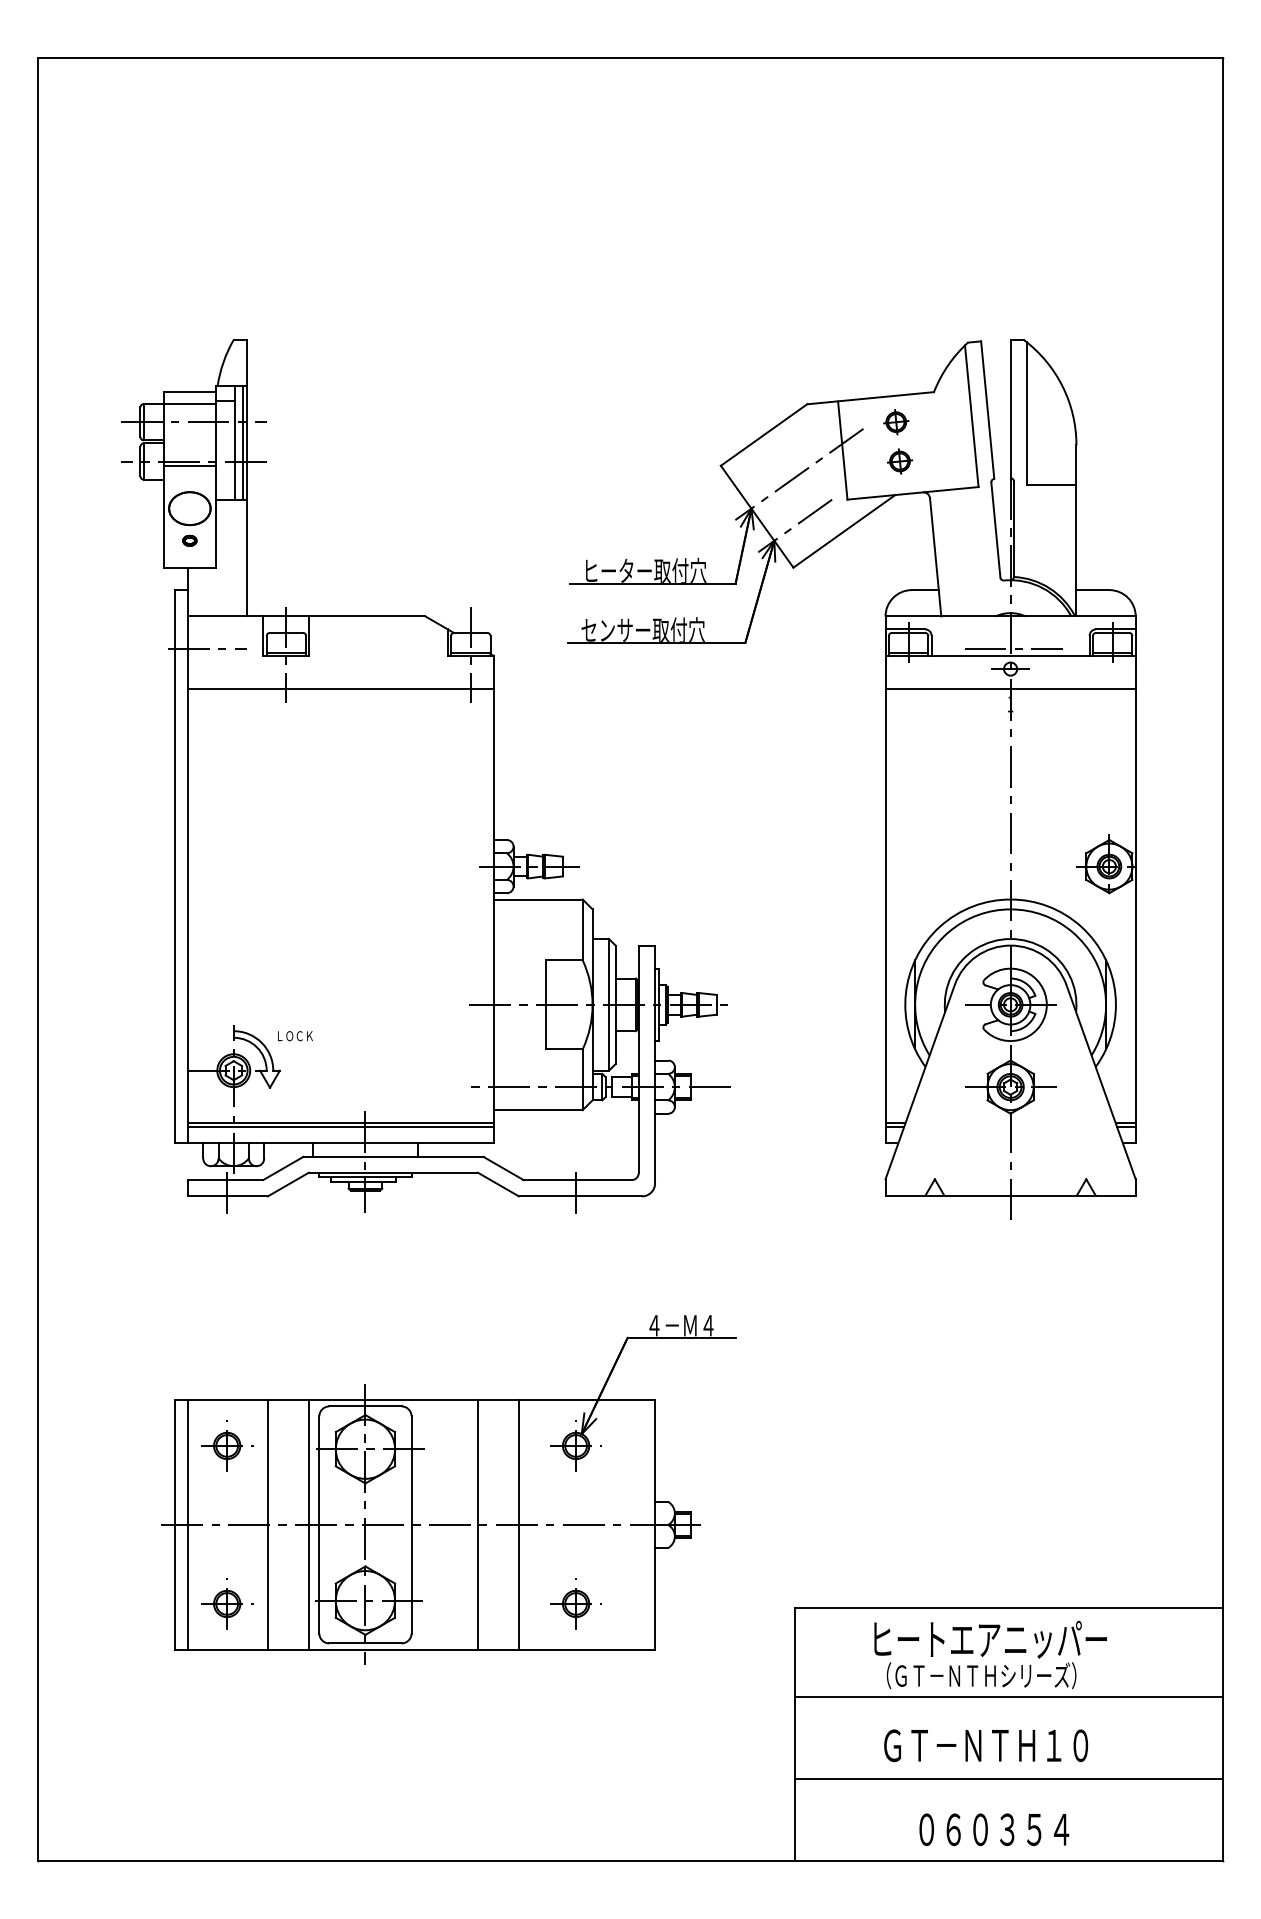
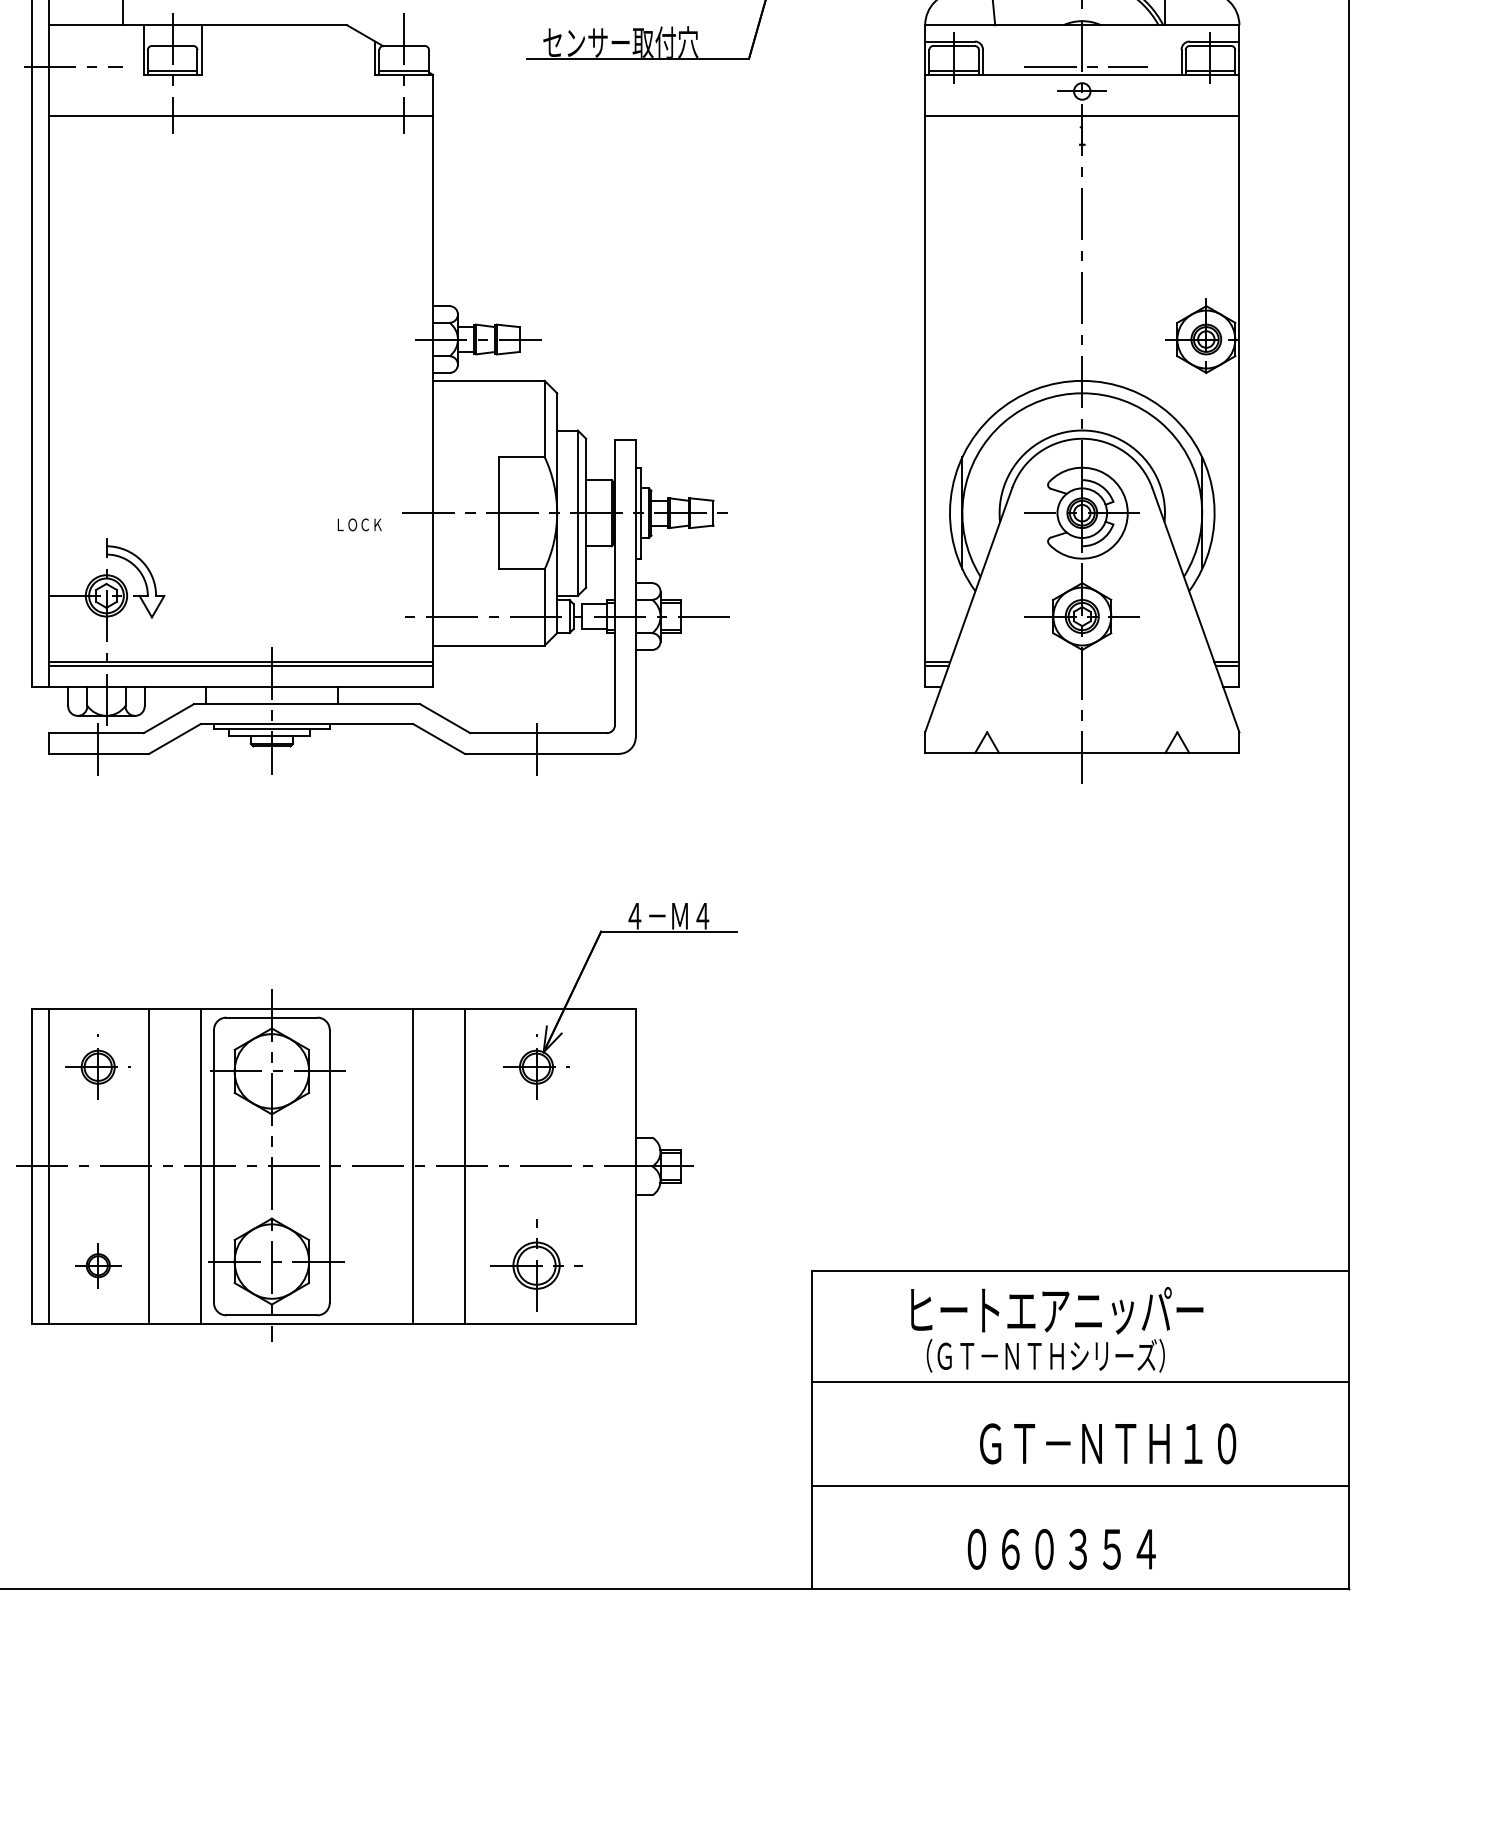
text: (295, 1036) -> (359, 525), moved
part: (227, 1603) -> (98, 1265), size x0.7
part: (575, 1603) -> (535, 1265), size x1.4
text: (986, 1745) -> (1108, 1443), moved

